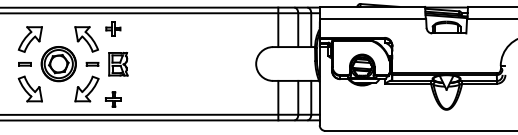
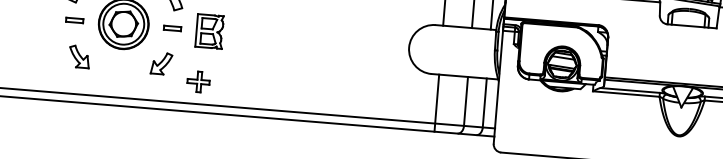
part: (29, 88) -> (78, 56), size x0.6
part: (86, 88) -> (160, 62), size x0.6

